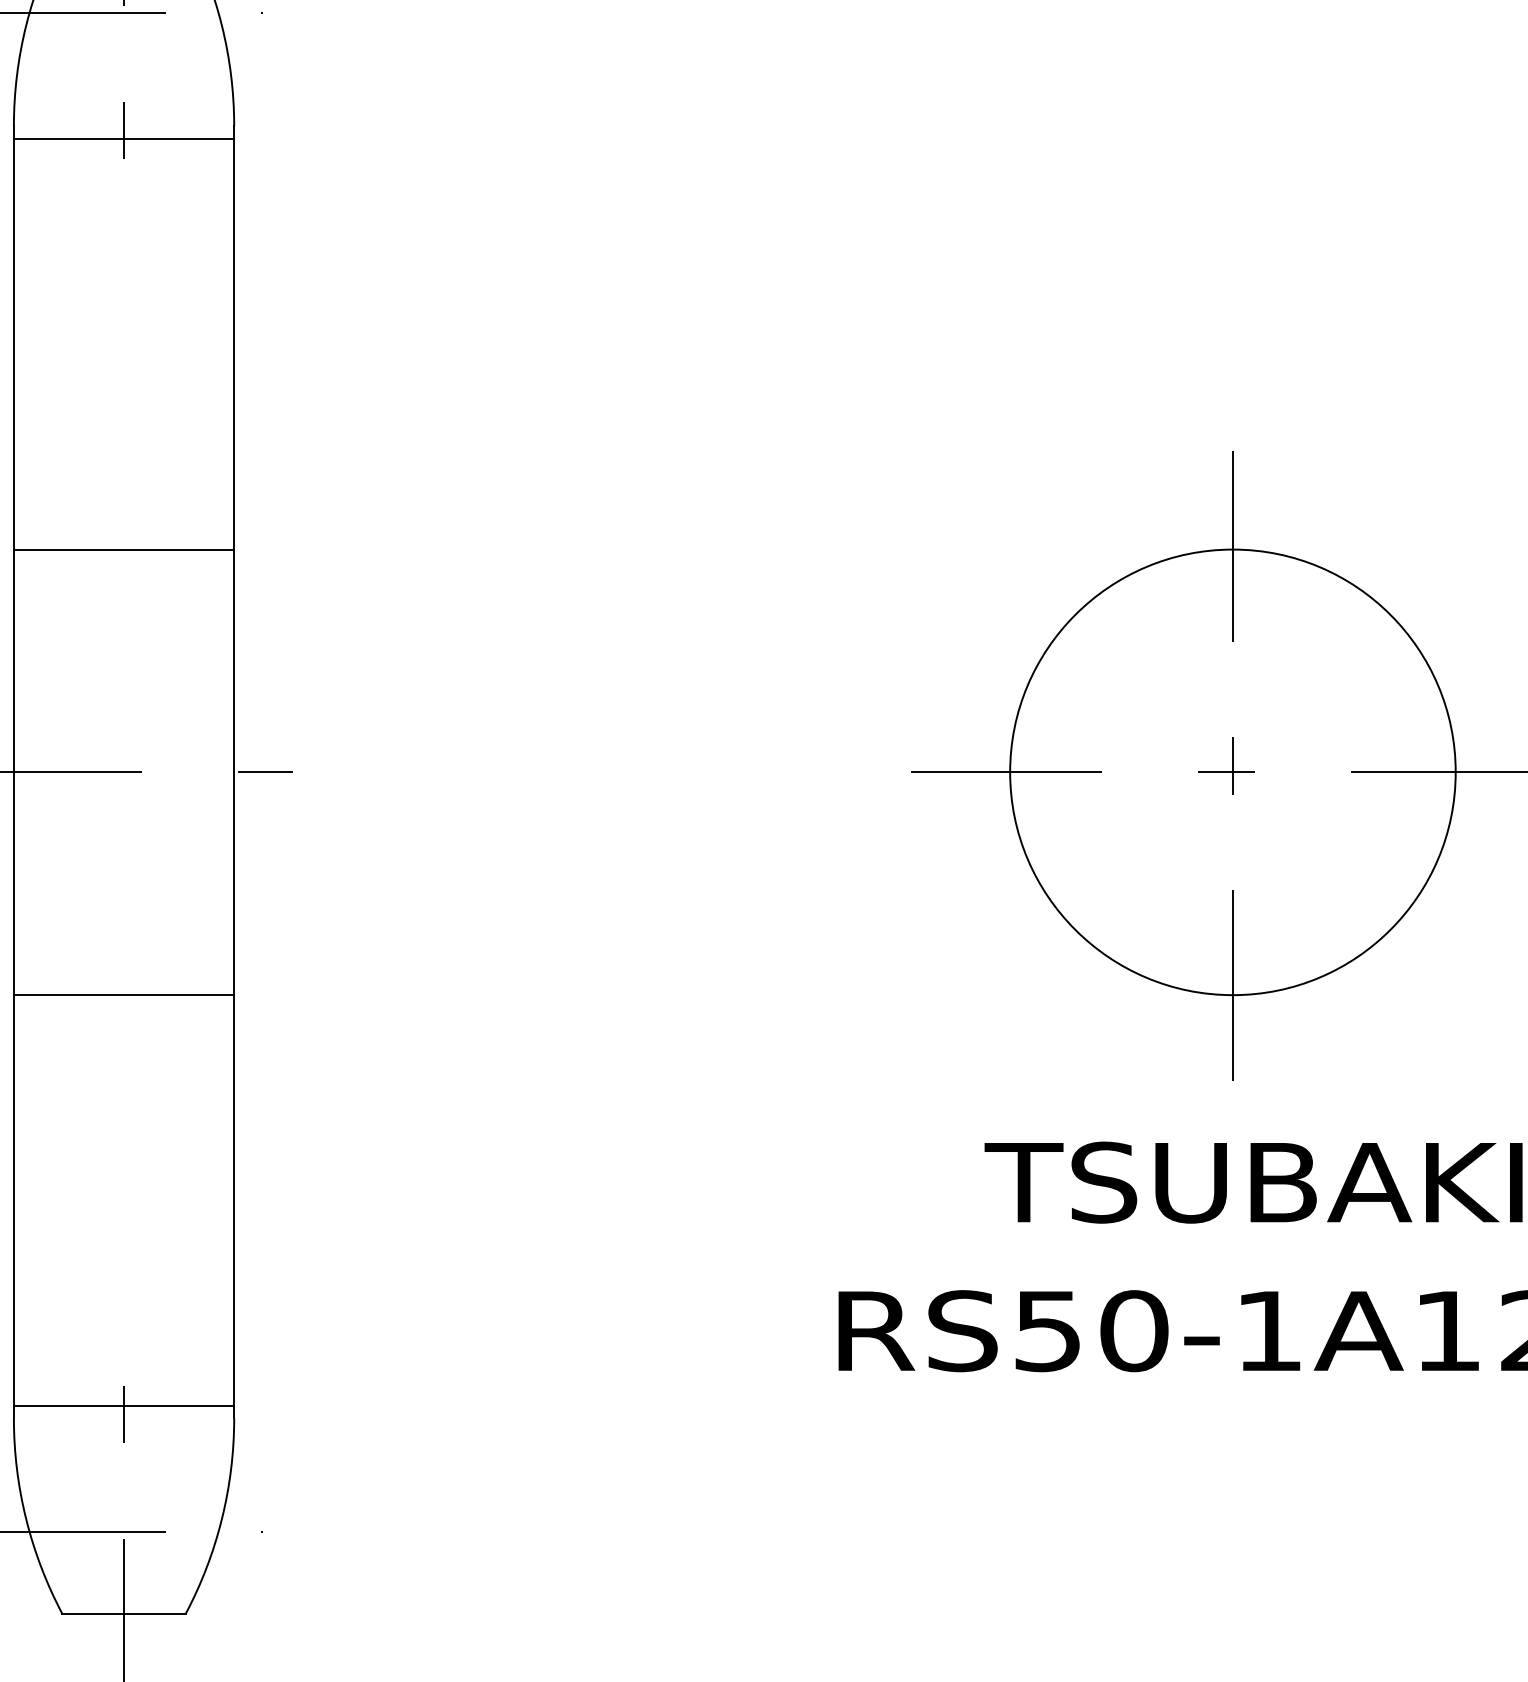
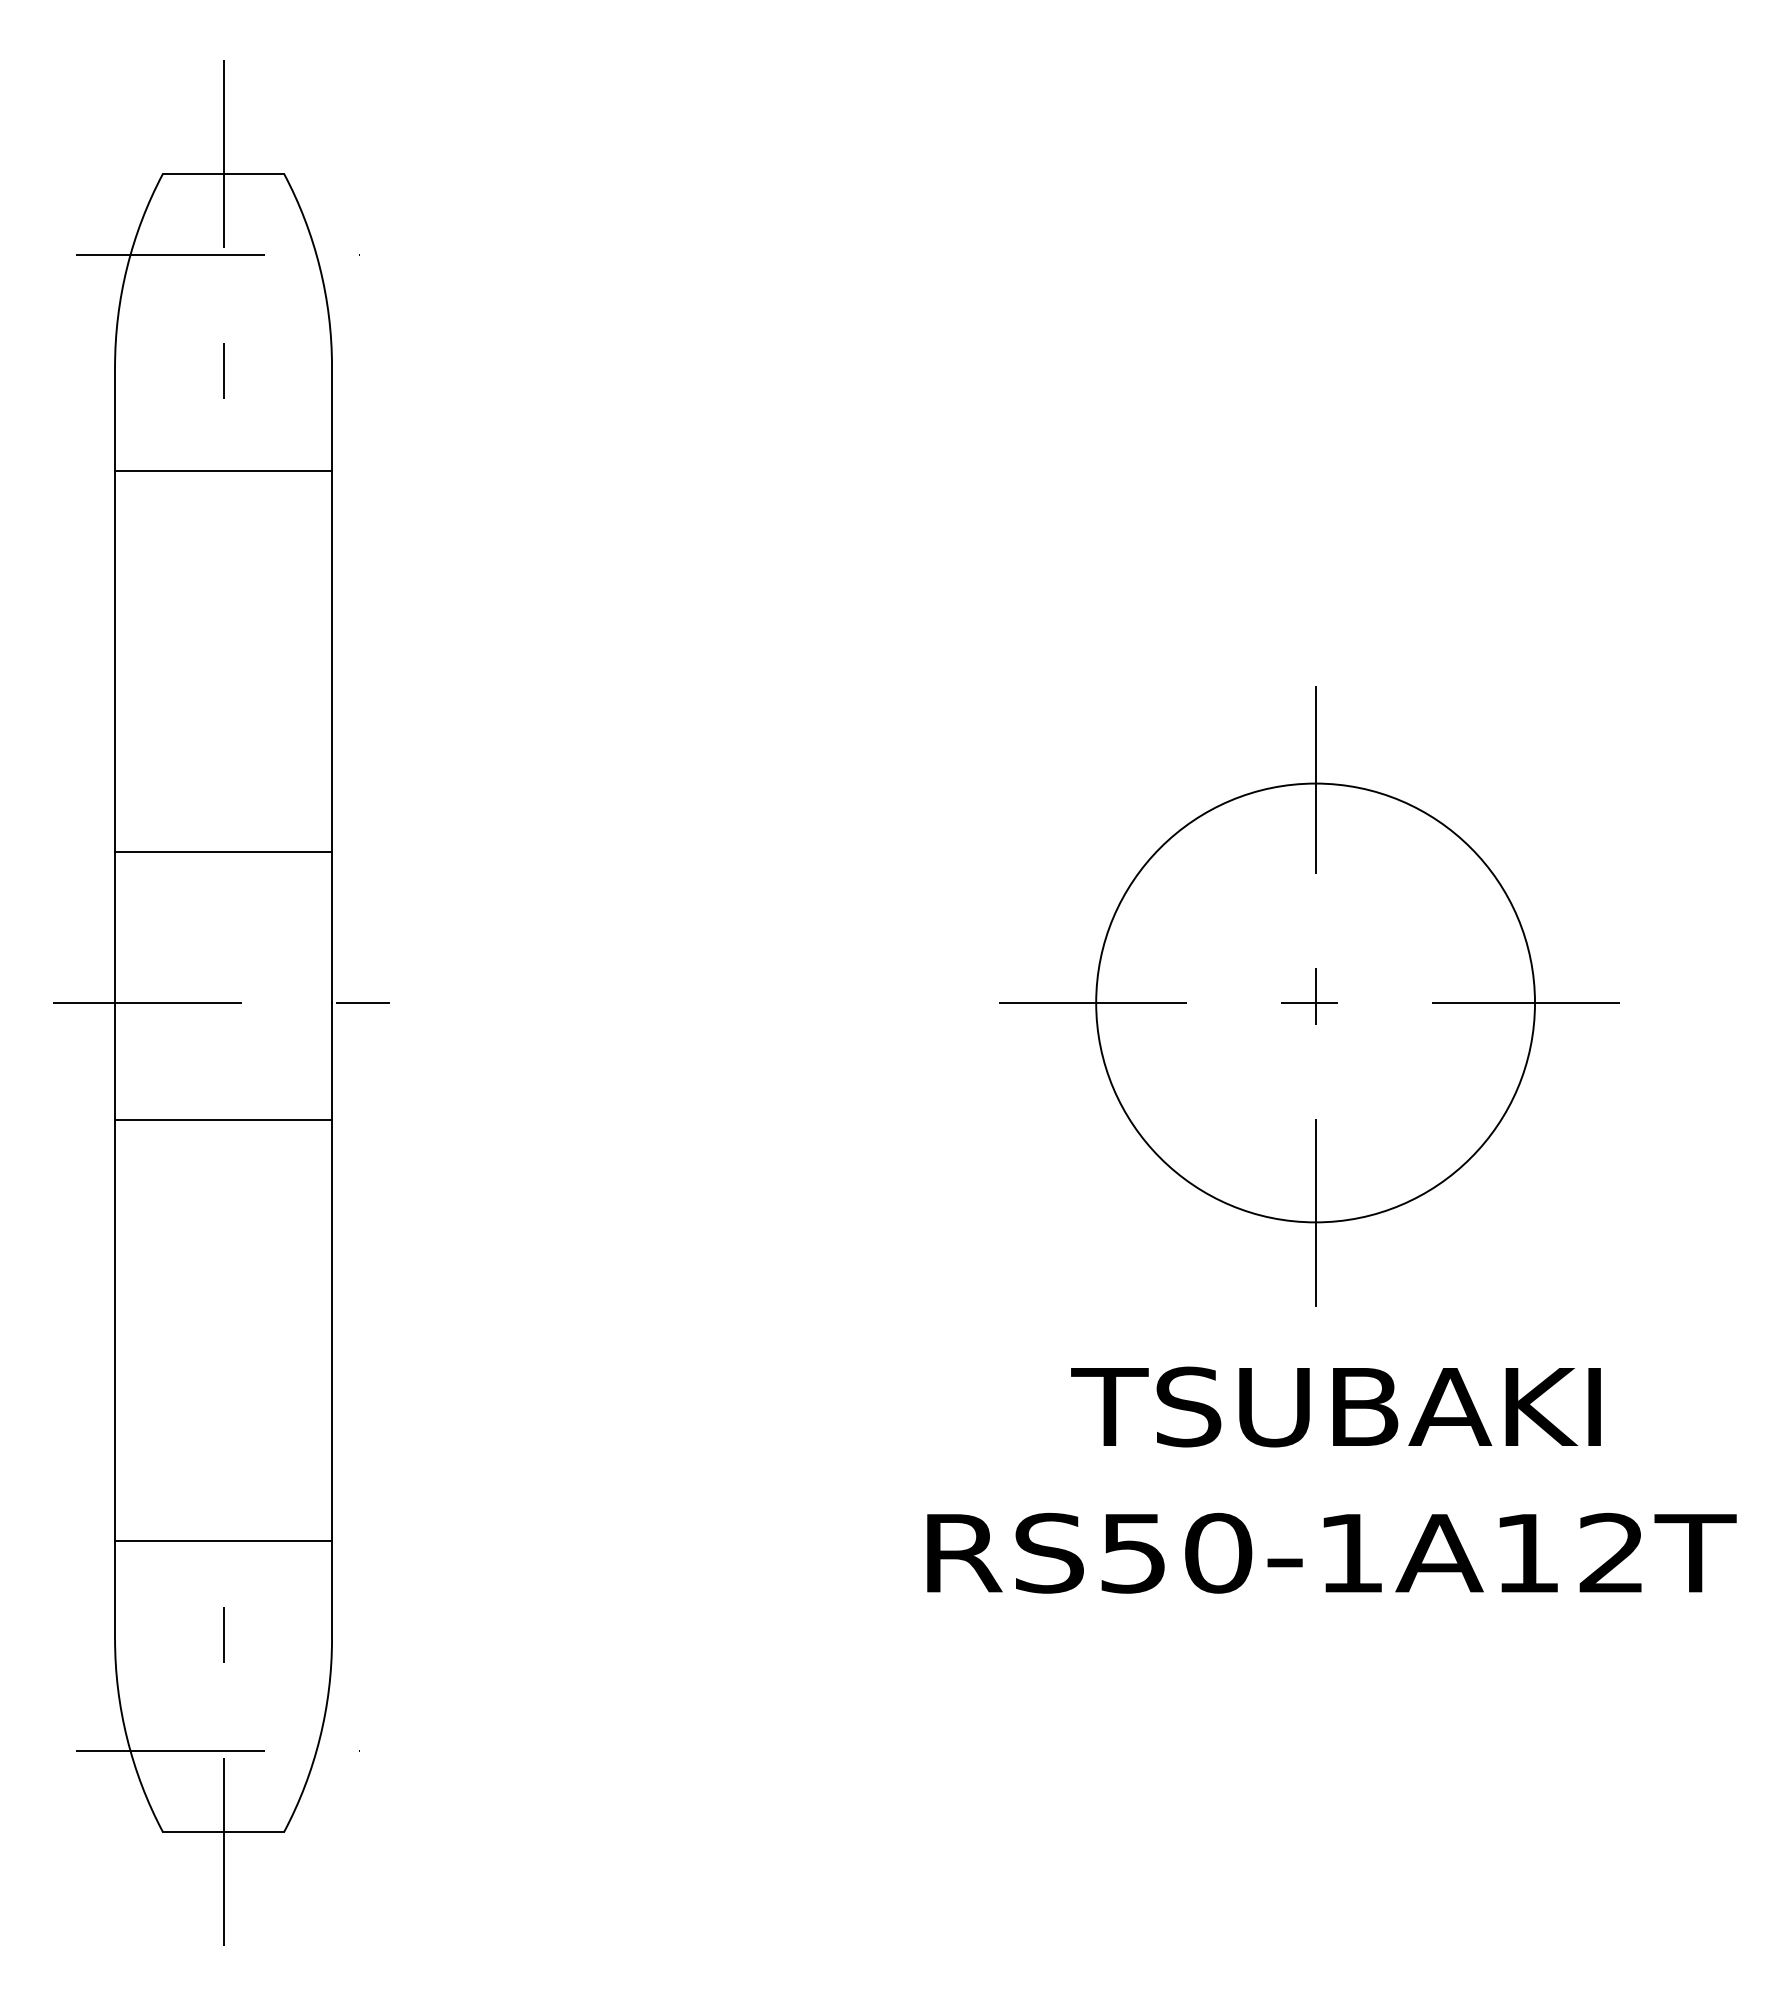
line: (124, 139) -> (223, 471), moved
line: (124, 549) -> (223, 851), moved
line: (124, 995) -> (223, 1120), moved
line: (124, 1405) -> (223, 1540), moved

